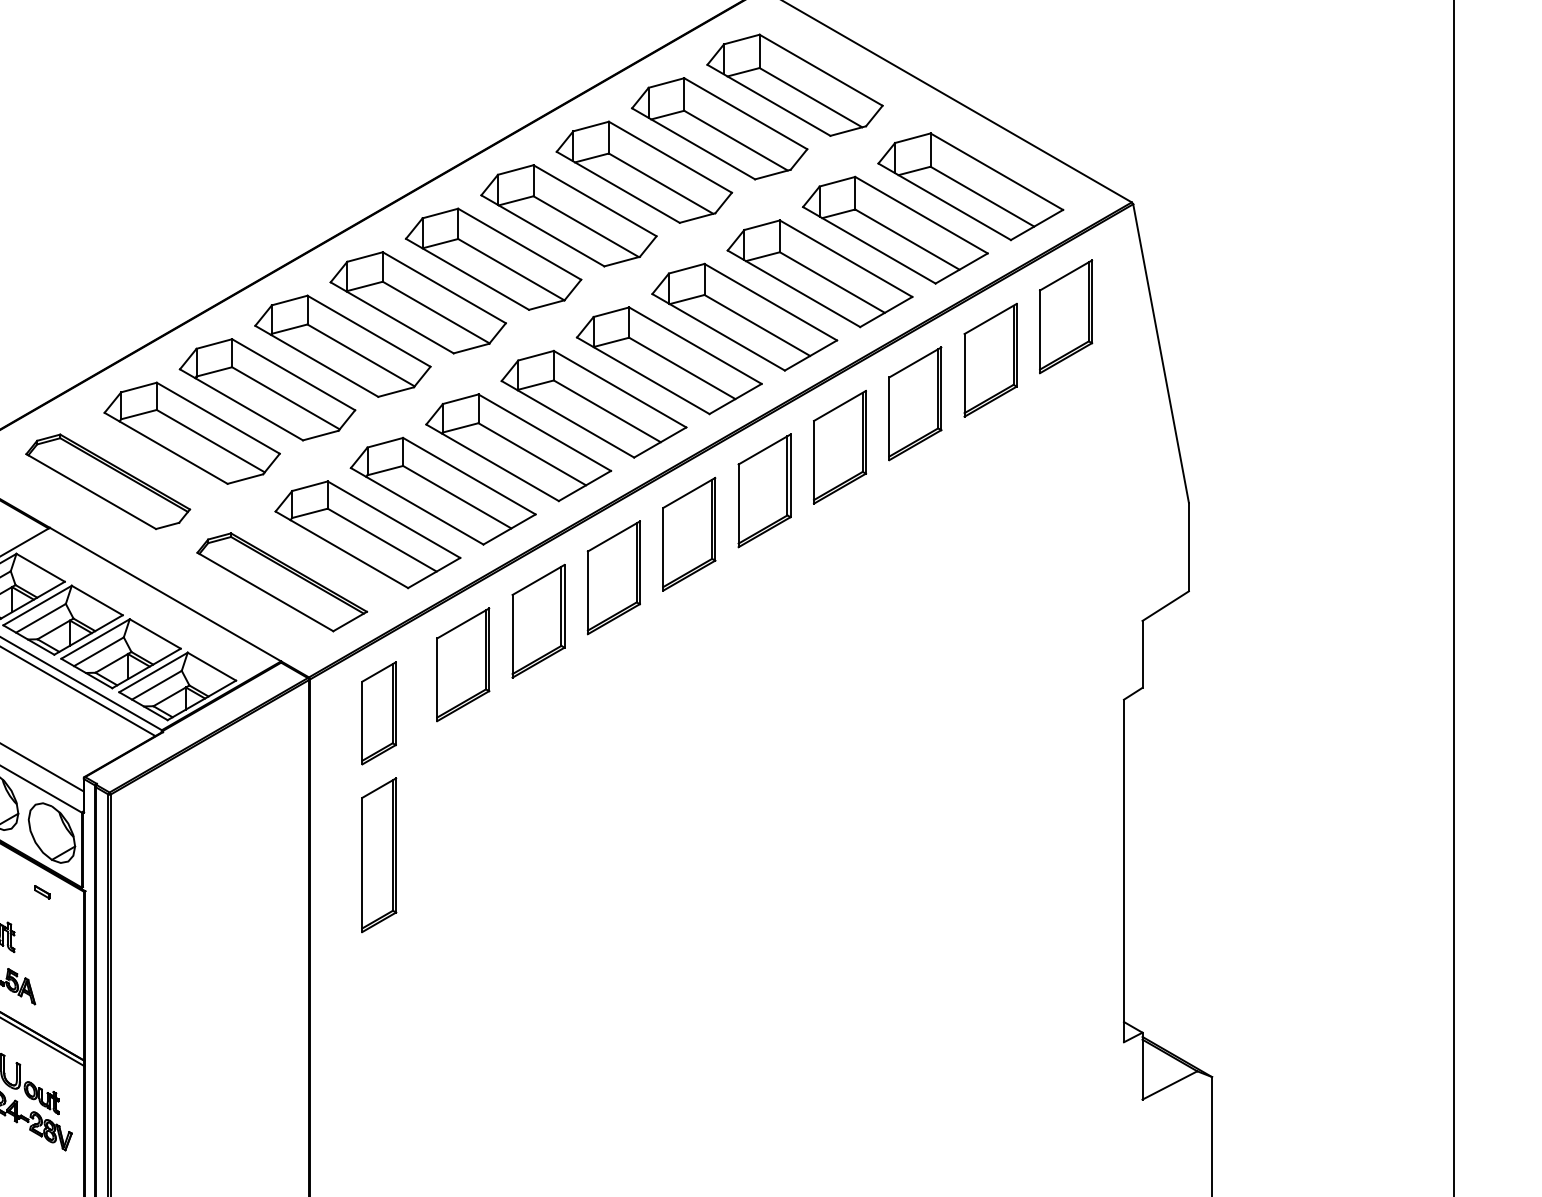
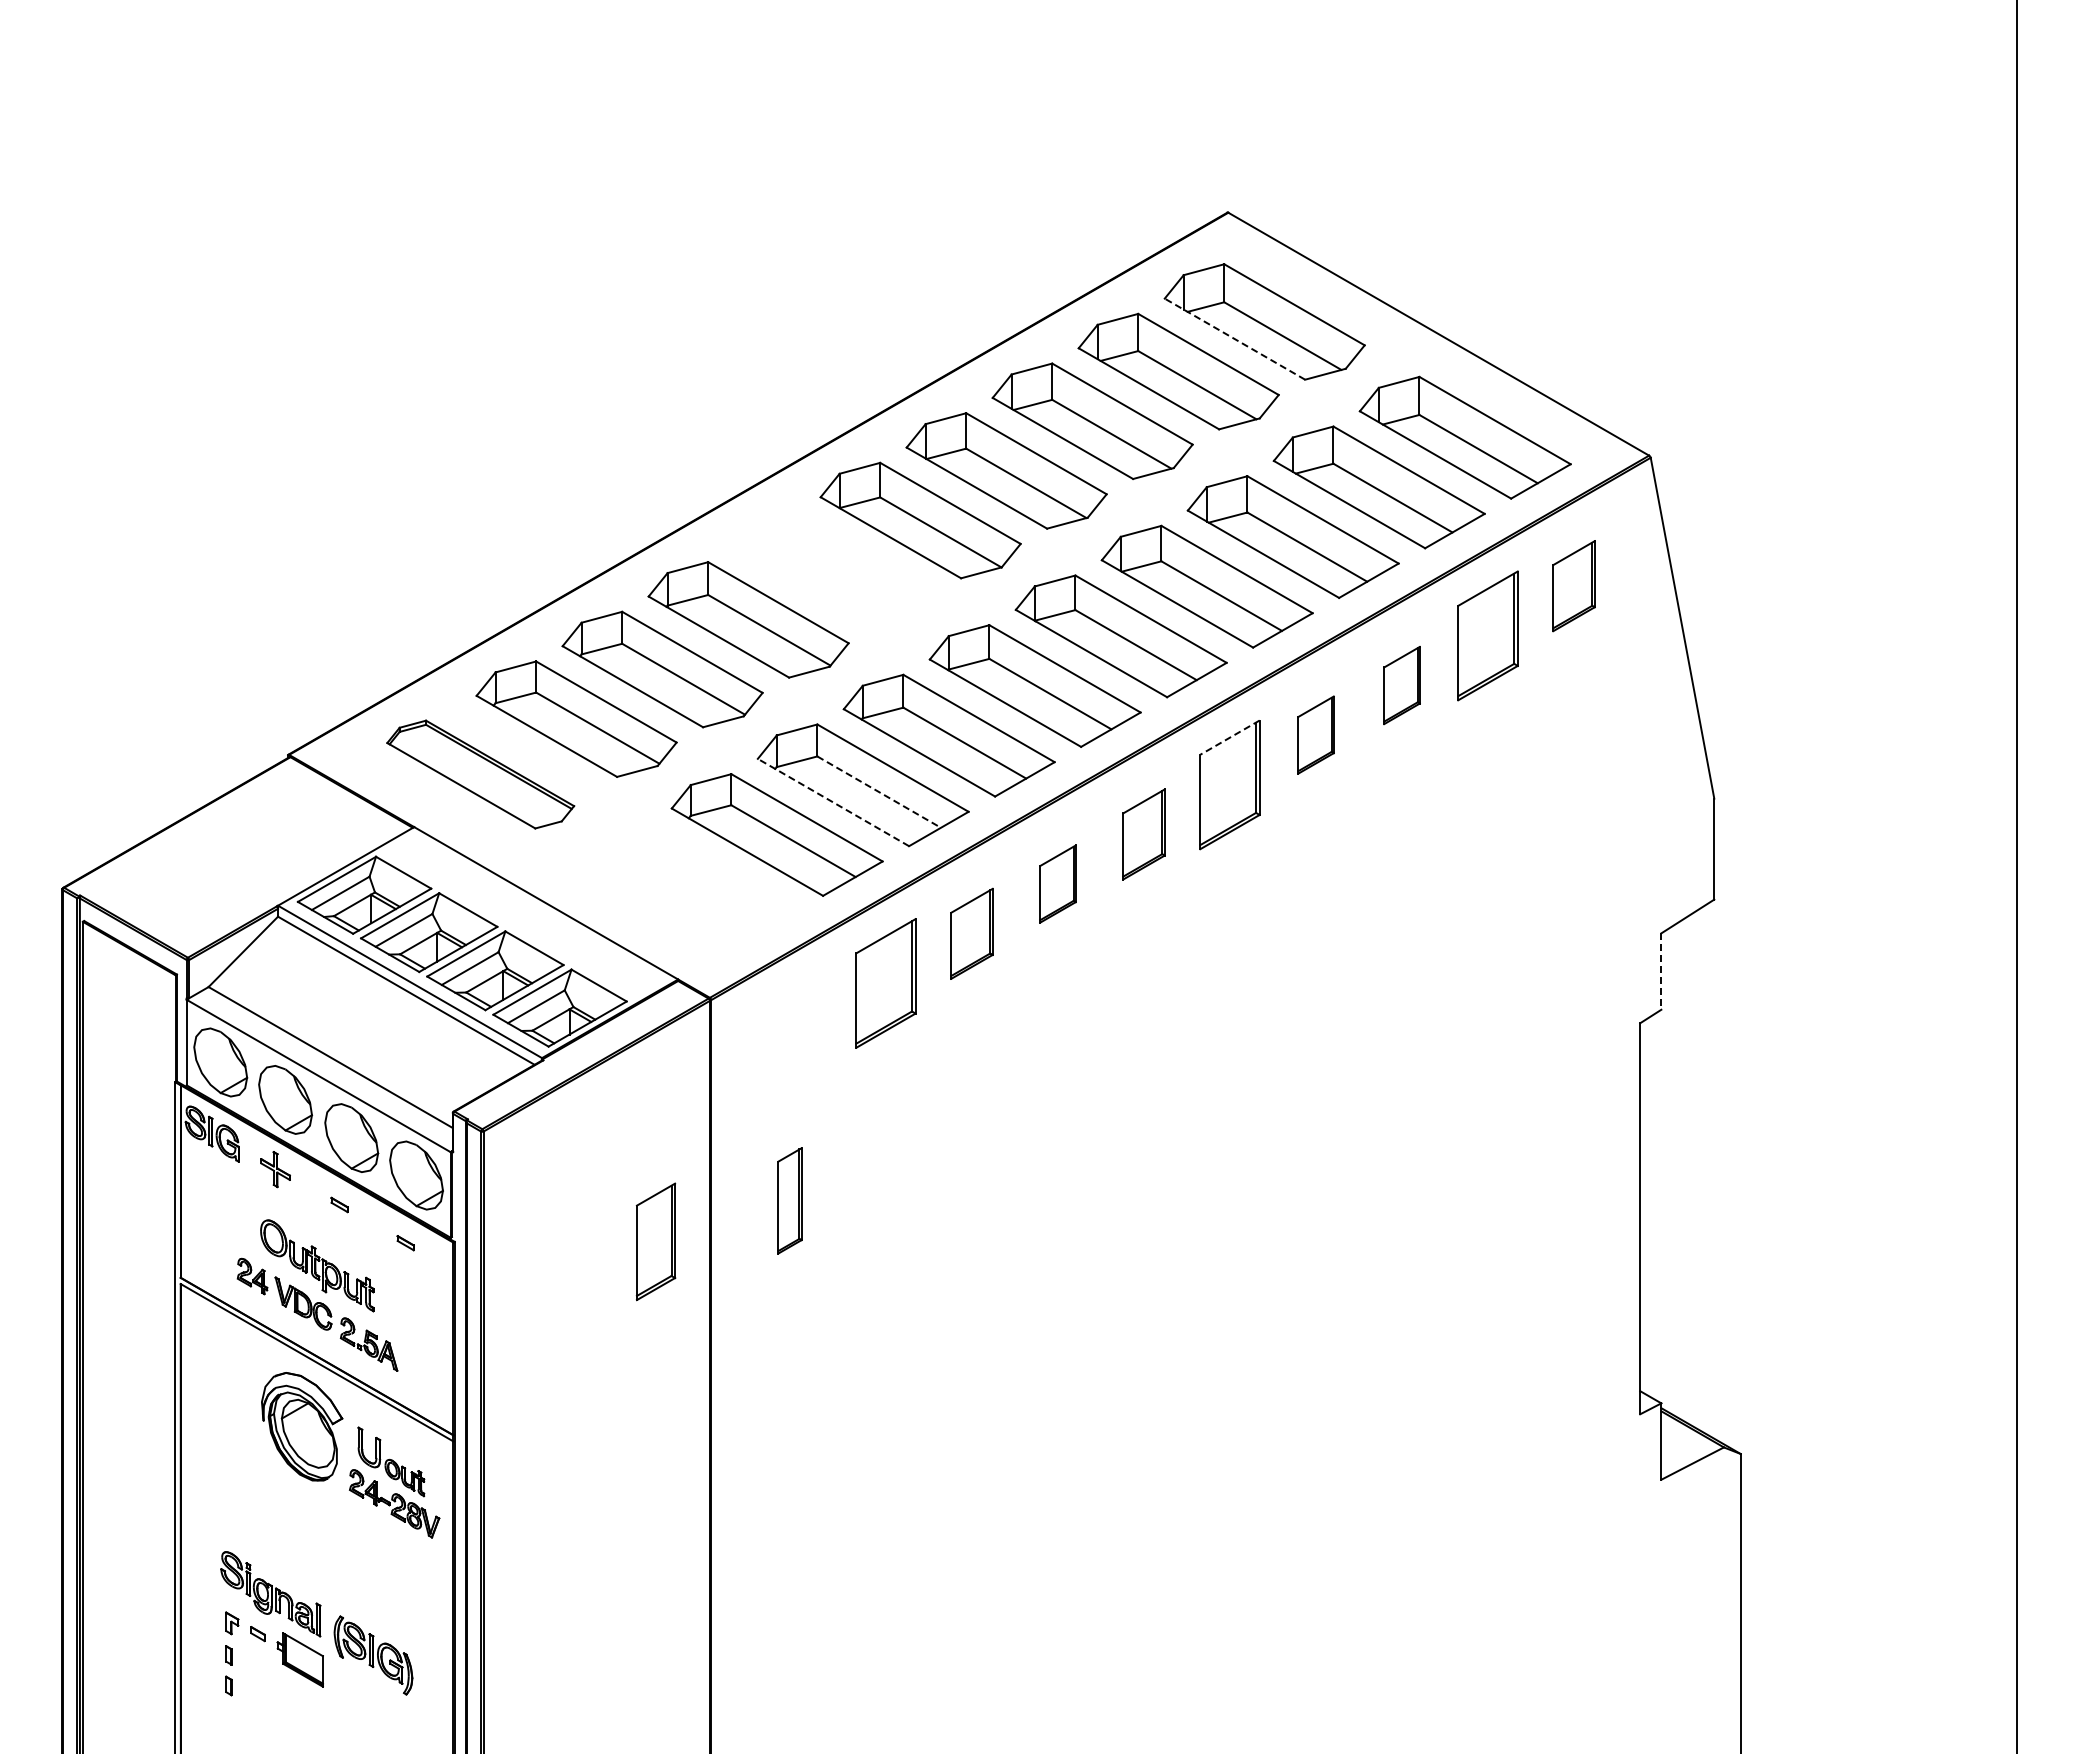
line: (768, 99) -> (1234, 338), solid -> dashed
part: (418, 302) -> (834, 569), removed
part: (1065, 316) -> (1573, 585), size x0.7
part: (914, 403) -> (1401, 685), size x0.6
part: (839, 446) -> (1315, 734), size x0.6
line: (764, 449) -> (1229, 737), solid -> dashed
line: (457, 497) -> (879, 792), solid -> dashed
line: (417, 506) -> (833, 802), solid -> dashed
part: (688, 534) -> (1143, 834), size x0.7
part: (613, 577) -> (1057, 883), size x0.6
part: (282, 582) -> (679, 889), removed
part: (538, 621) -> (971, 933), size x0.7
line: (1142, 655) -> (1661, 972), solid -> dashed
part: (378, 713) -> (655, 1241), moved
part: (378, 854) -> (789, 1200), size x0.6

